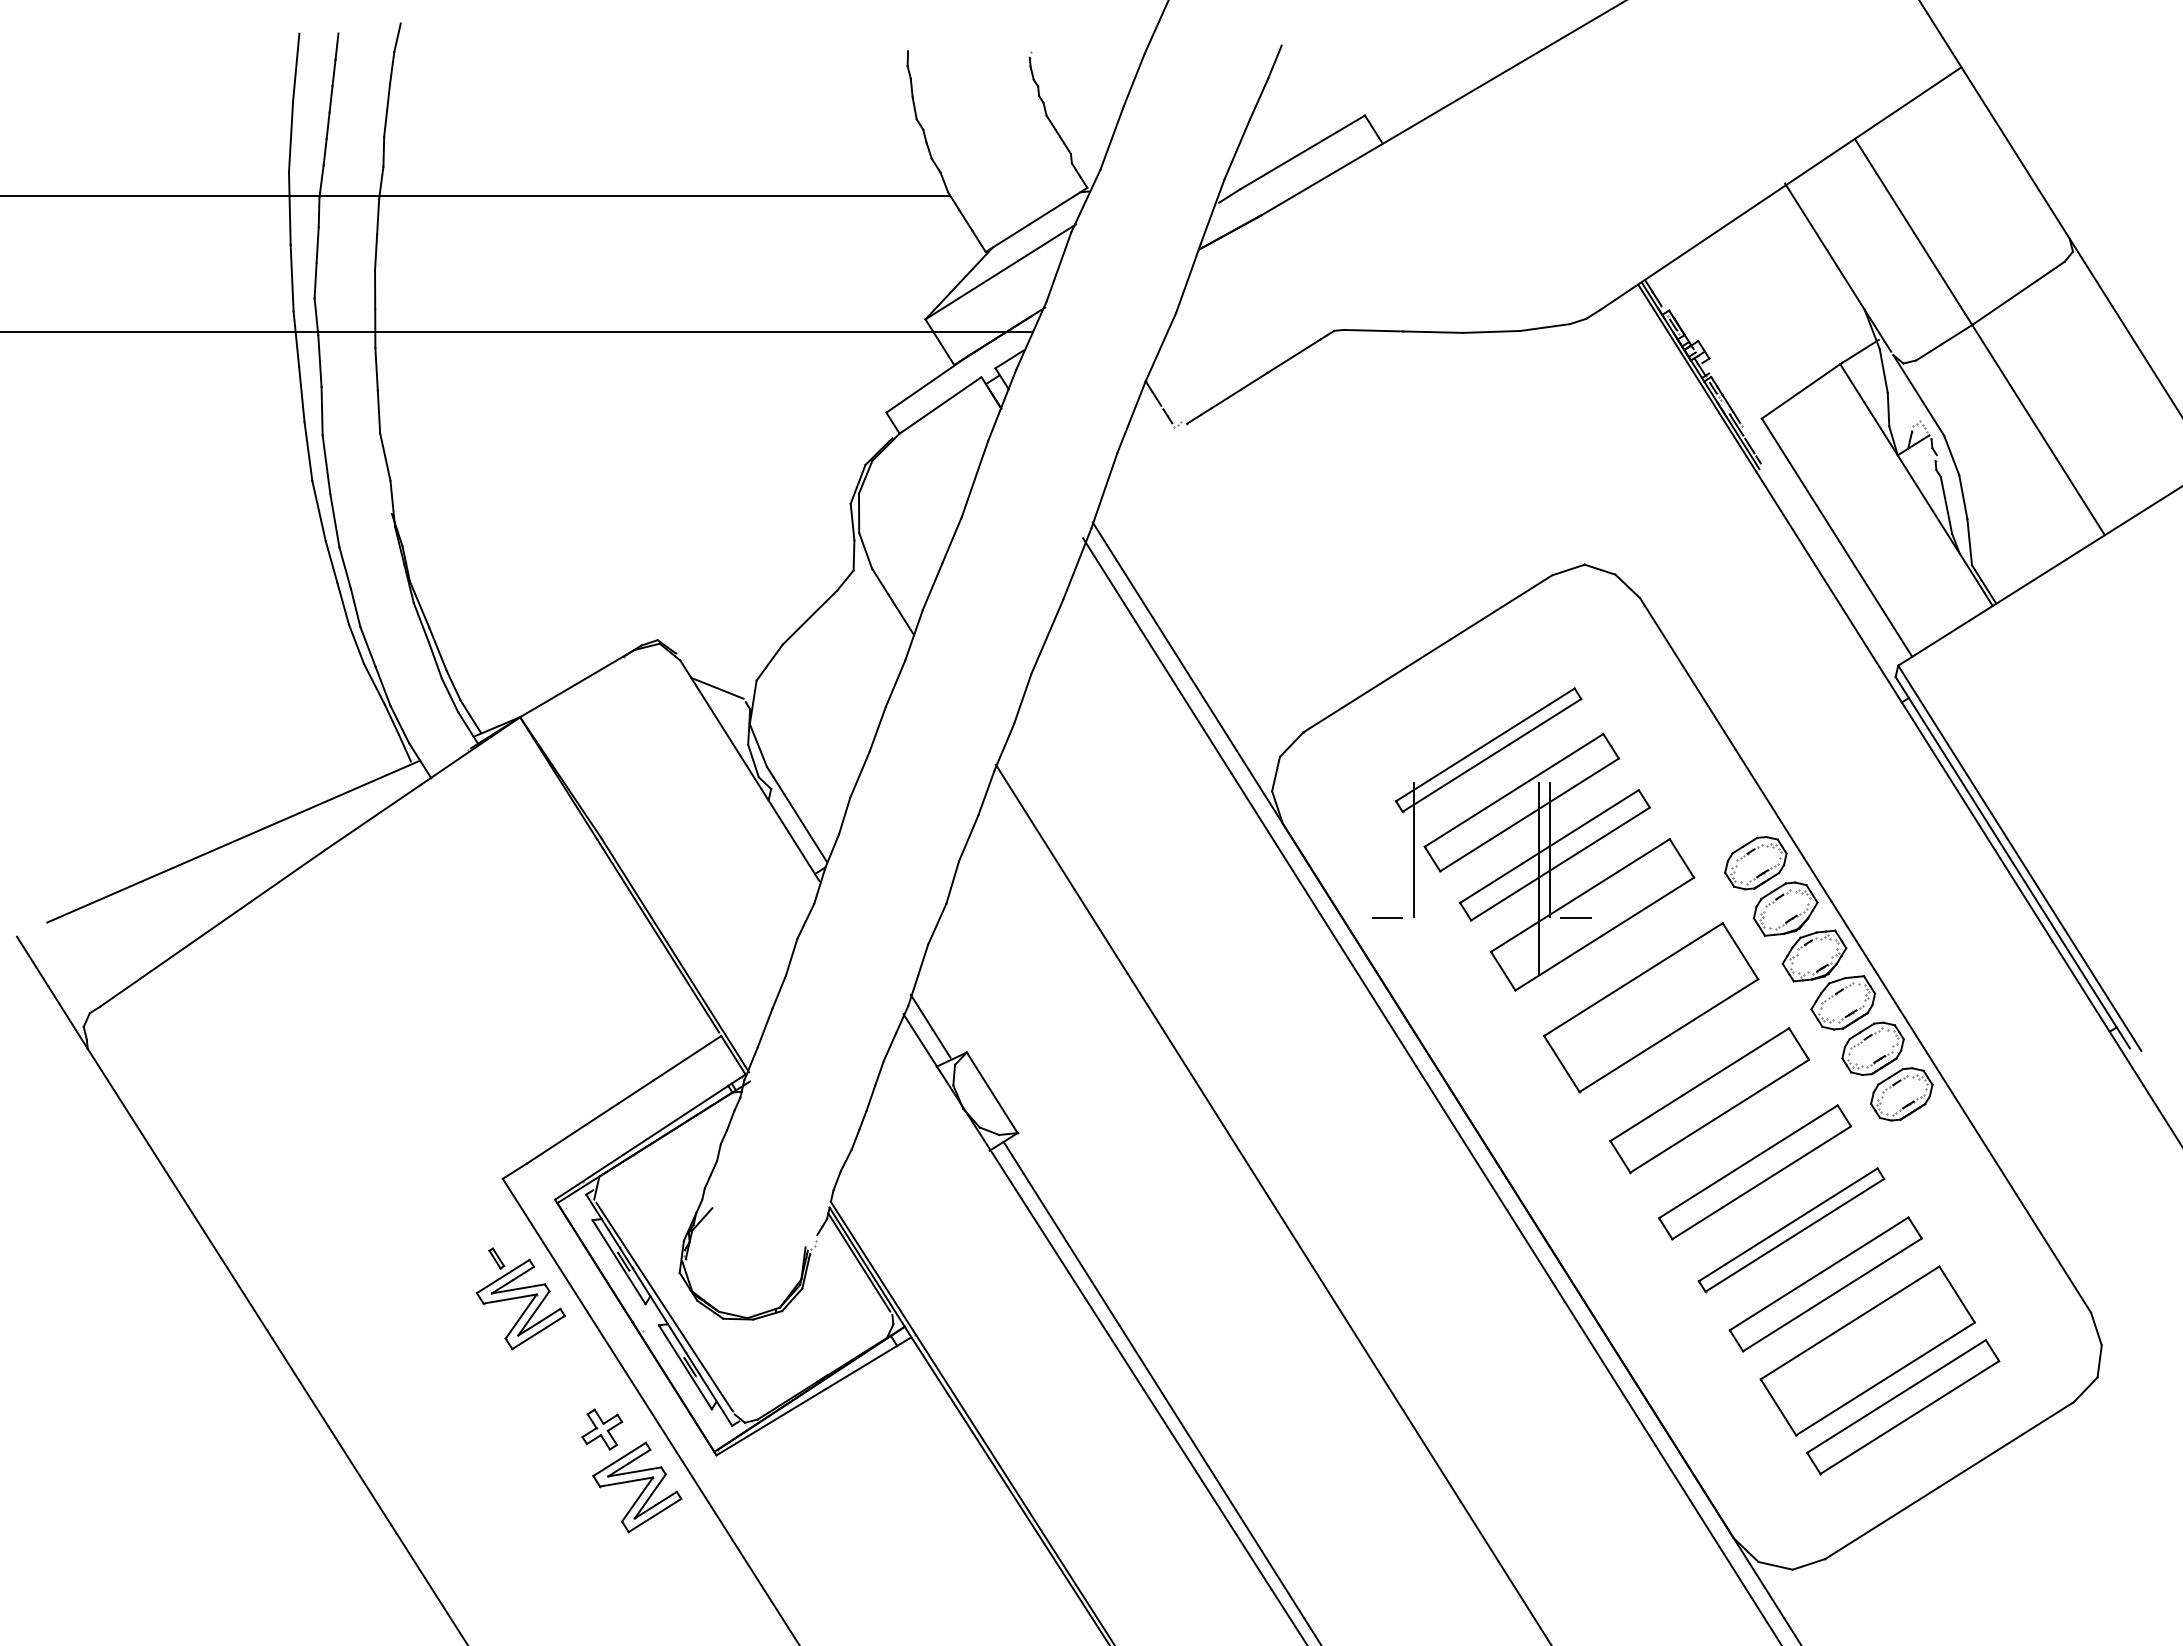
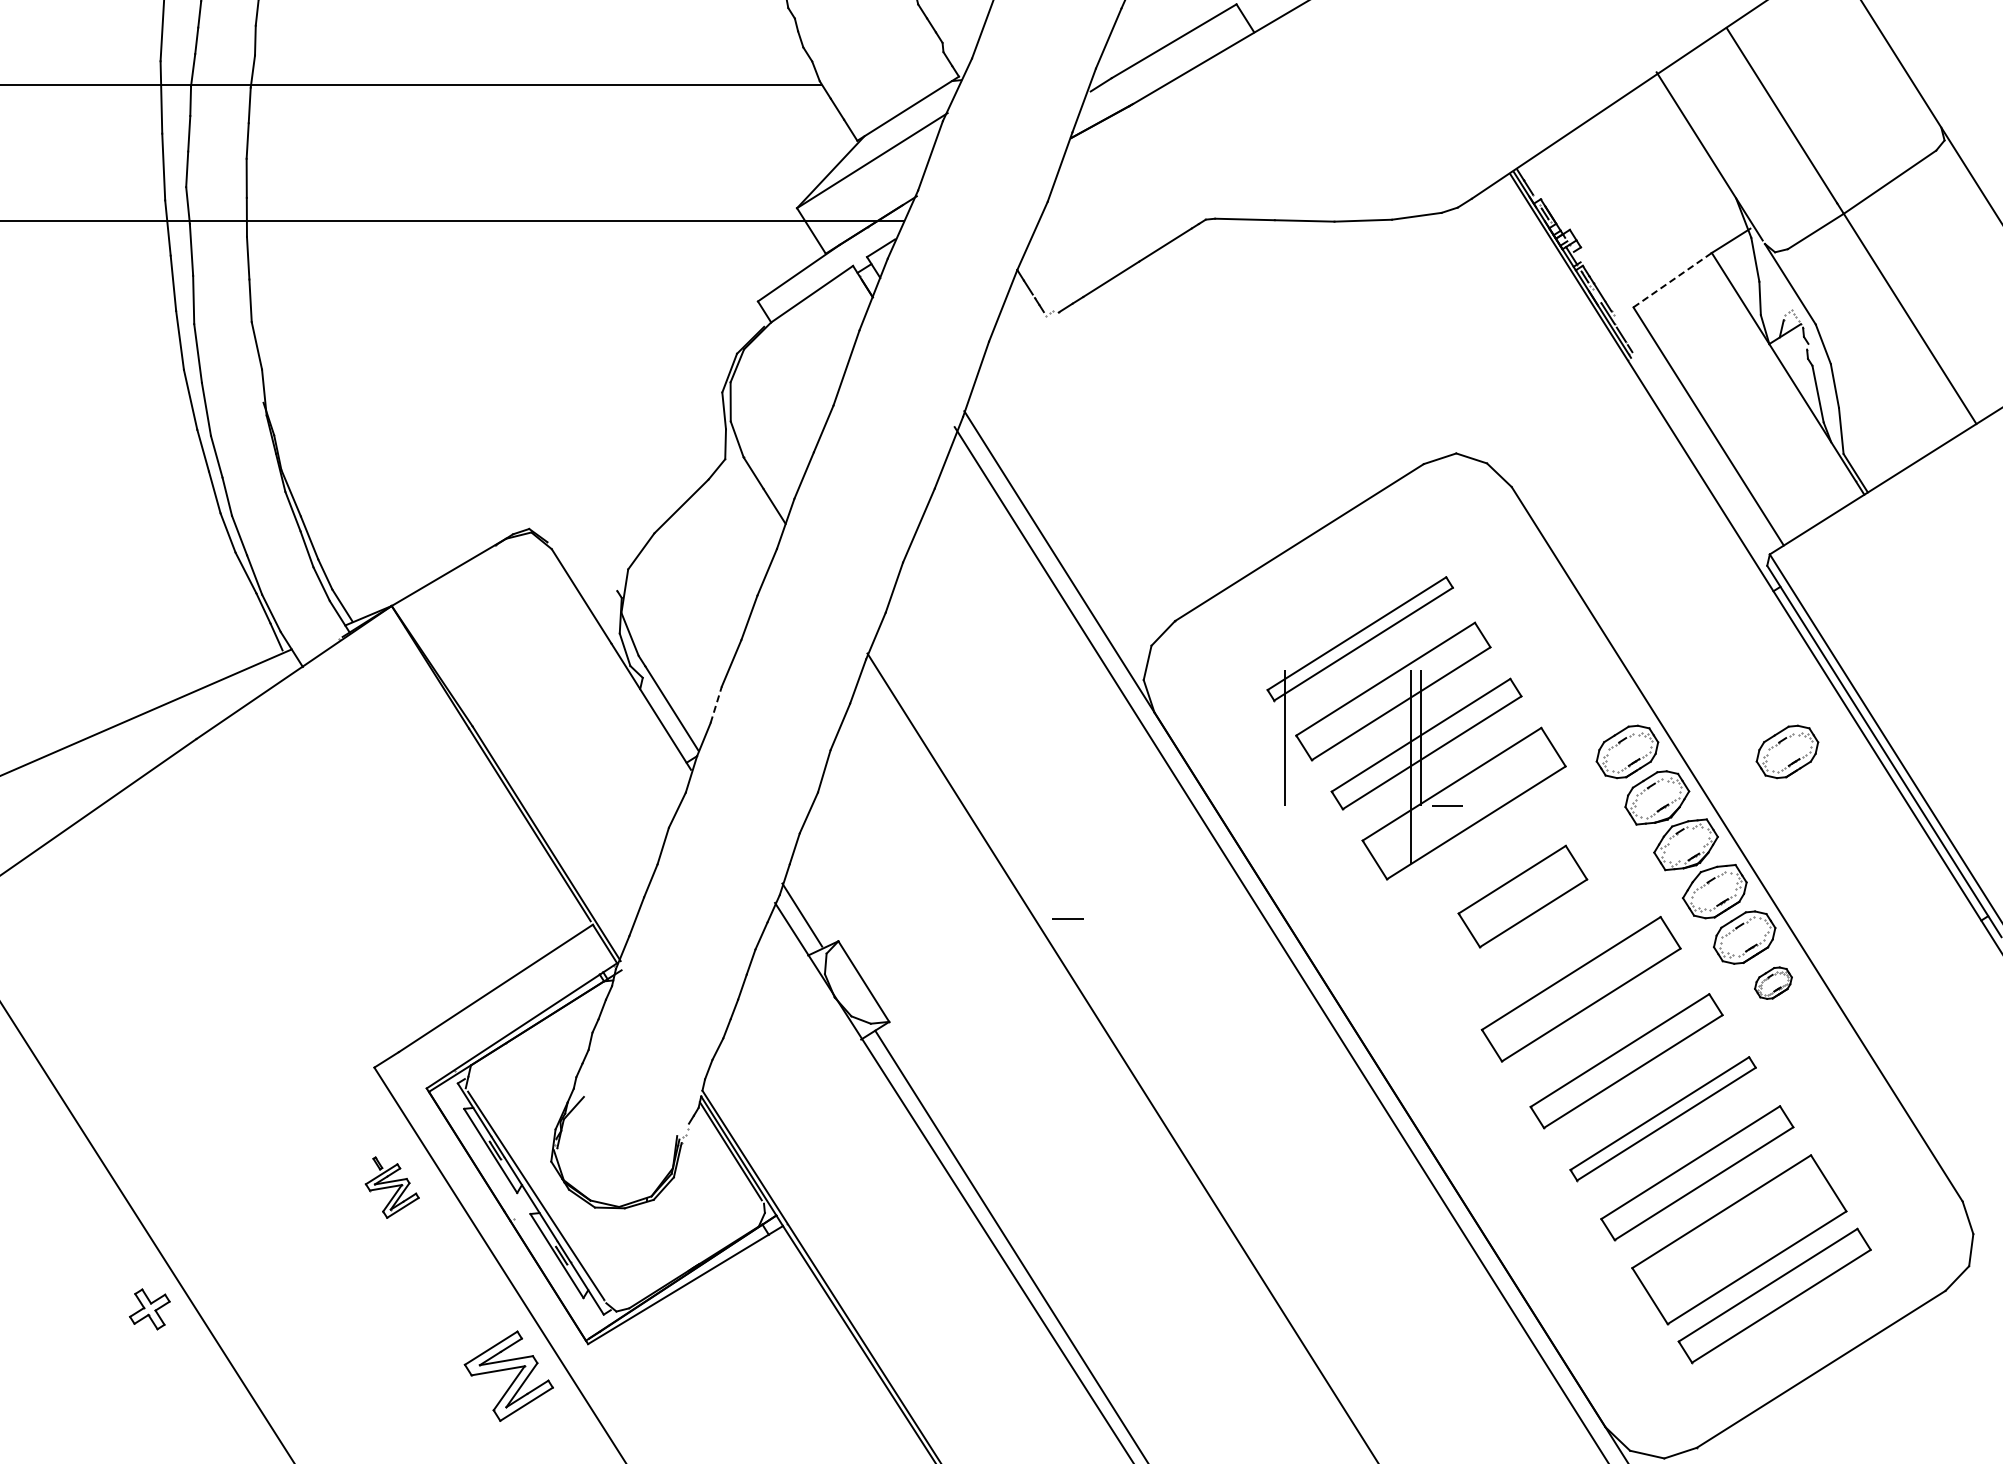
line: (1801, 391) -> (1673, 280), solid -> dashed
line: (717, 687) -> (589, 576), removed
line: (844, 815) -> (716, 704), solid -> dashed
part: (1915, 863) -> (1787, 752), added
line: (1387, 917) -> (1068, 919), moved
part: (1651, 1007) -> (1523, 896), size x0.6
part: (1901, 1094) -> (1773, 983), size x0.6
part: (520, 1298) -> (392, 1187), size x0.6
part: (602, 1429) -> (150, 1309), moved

